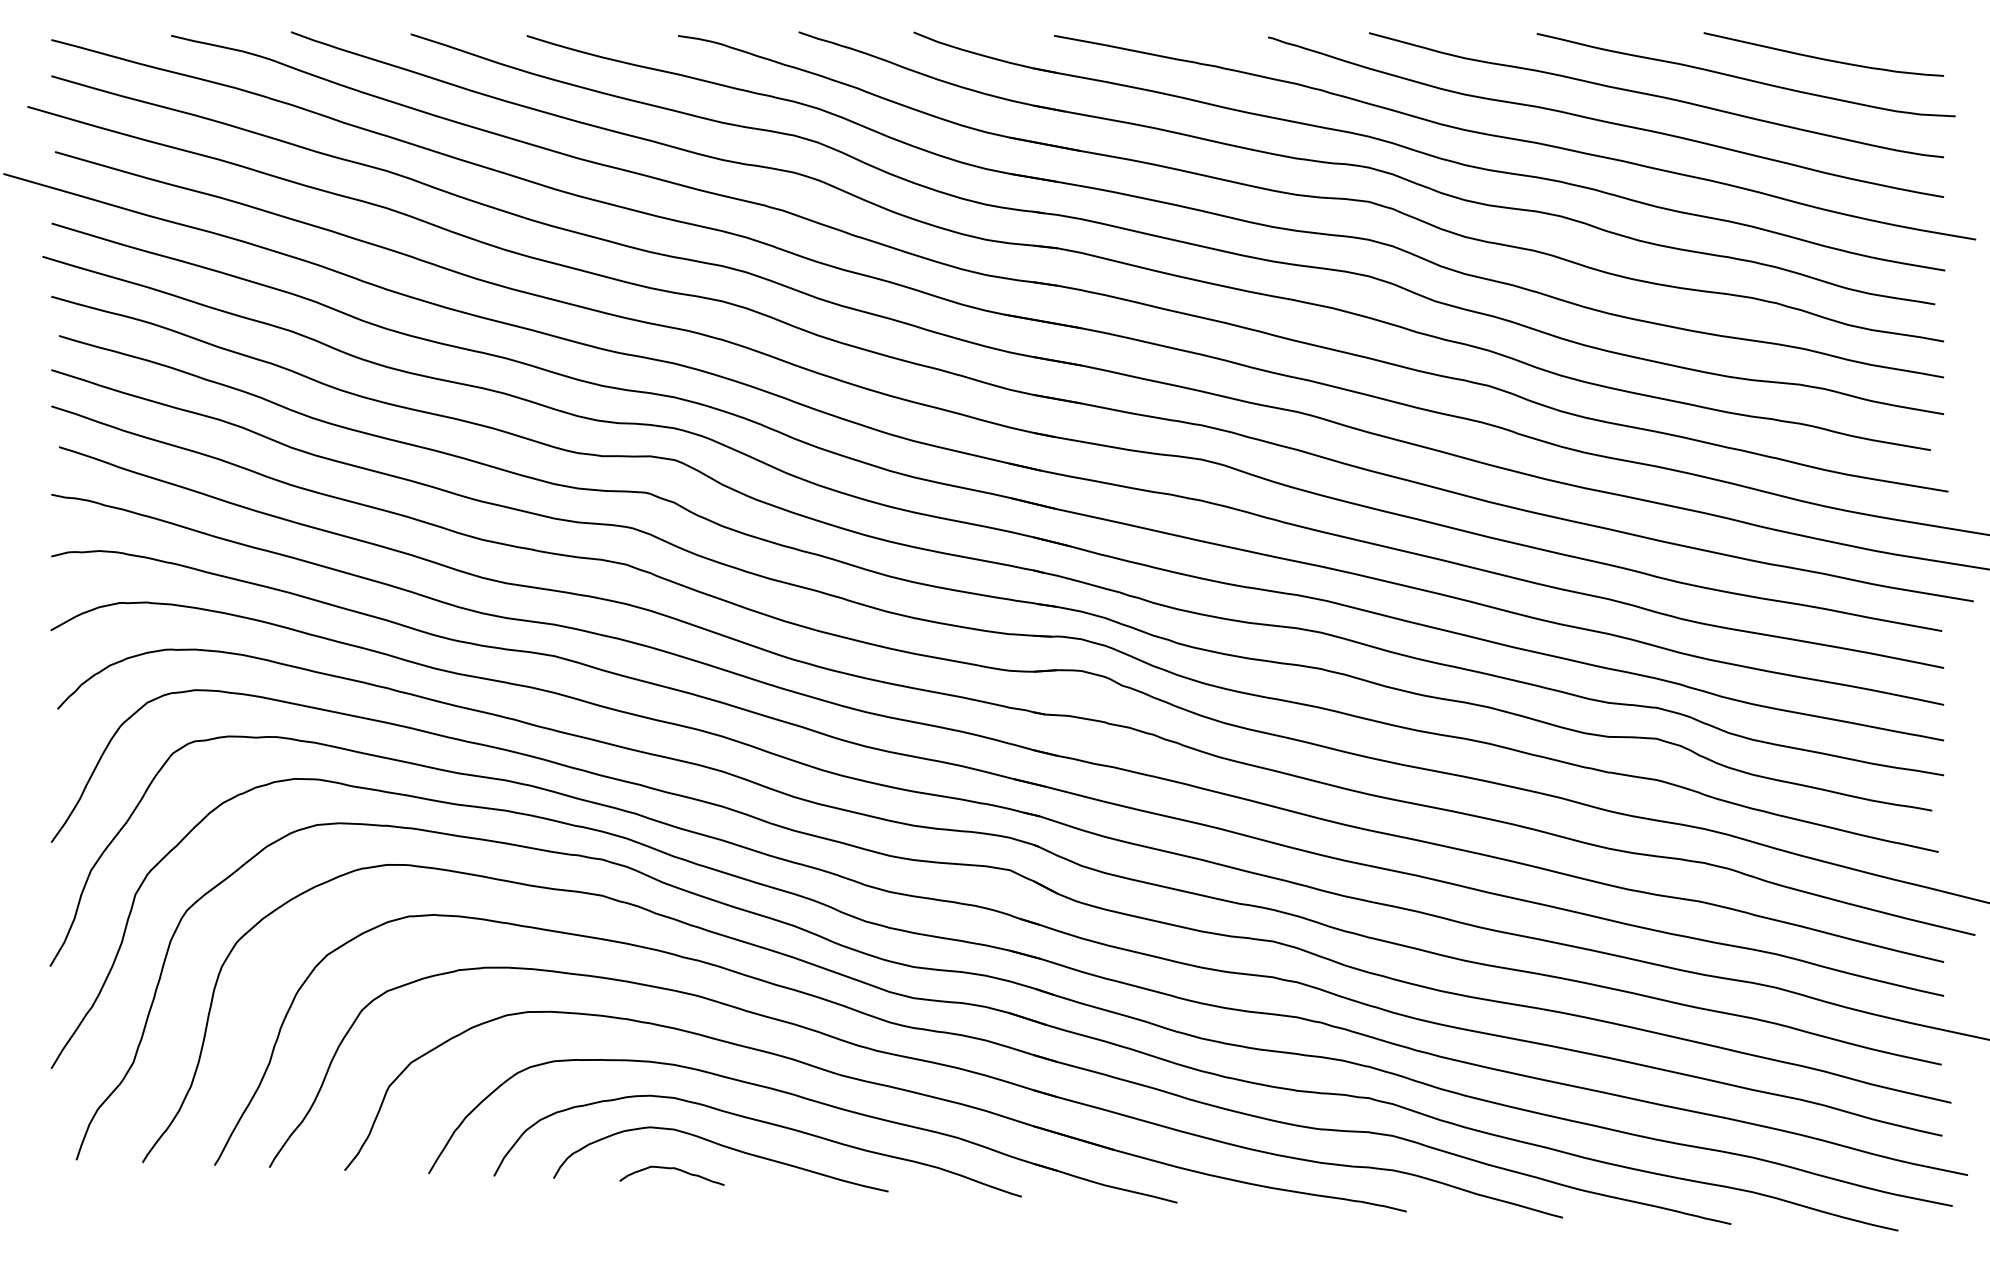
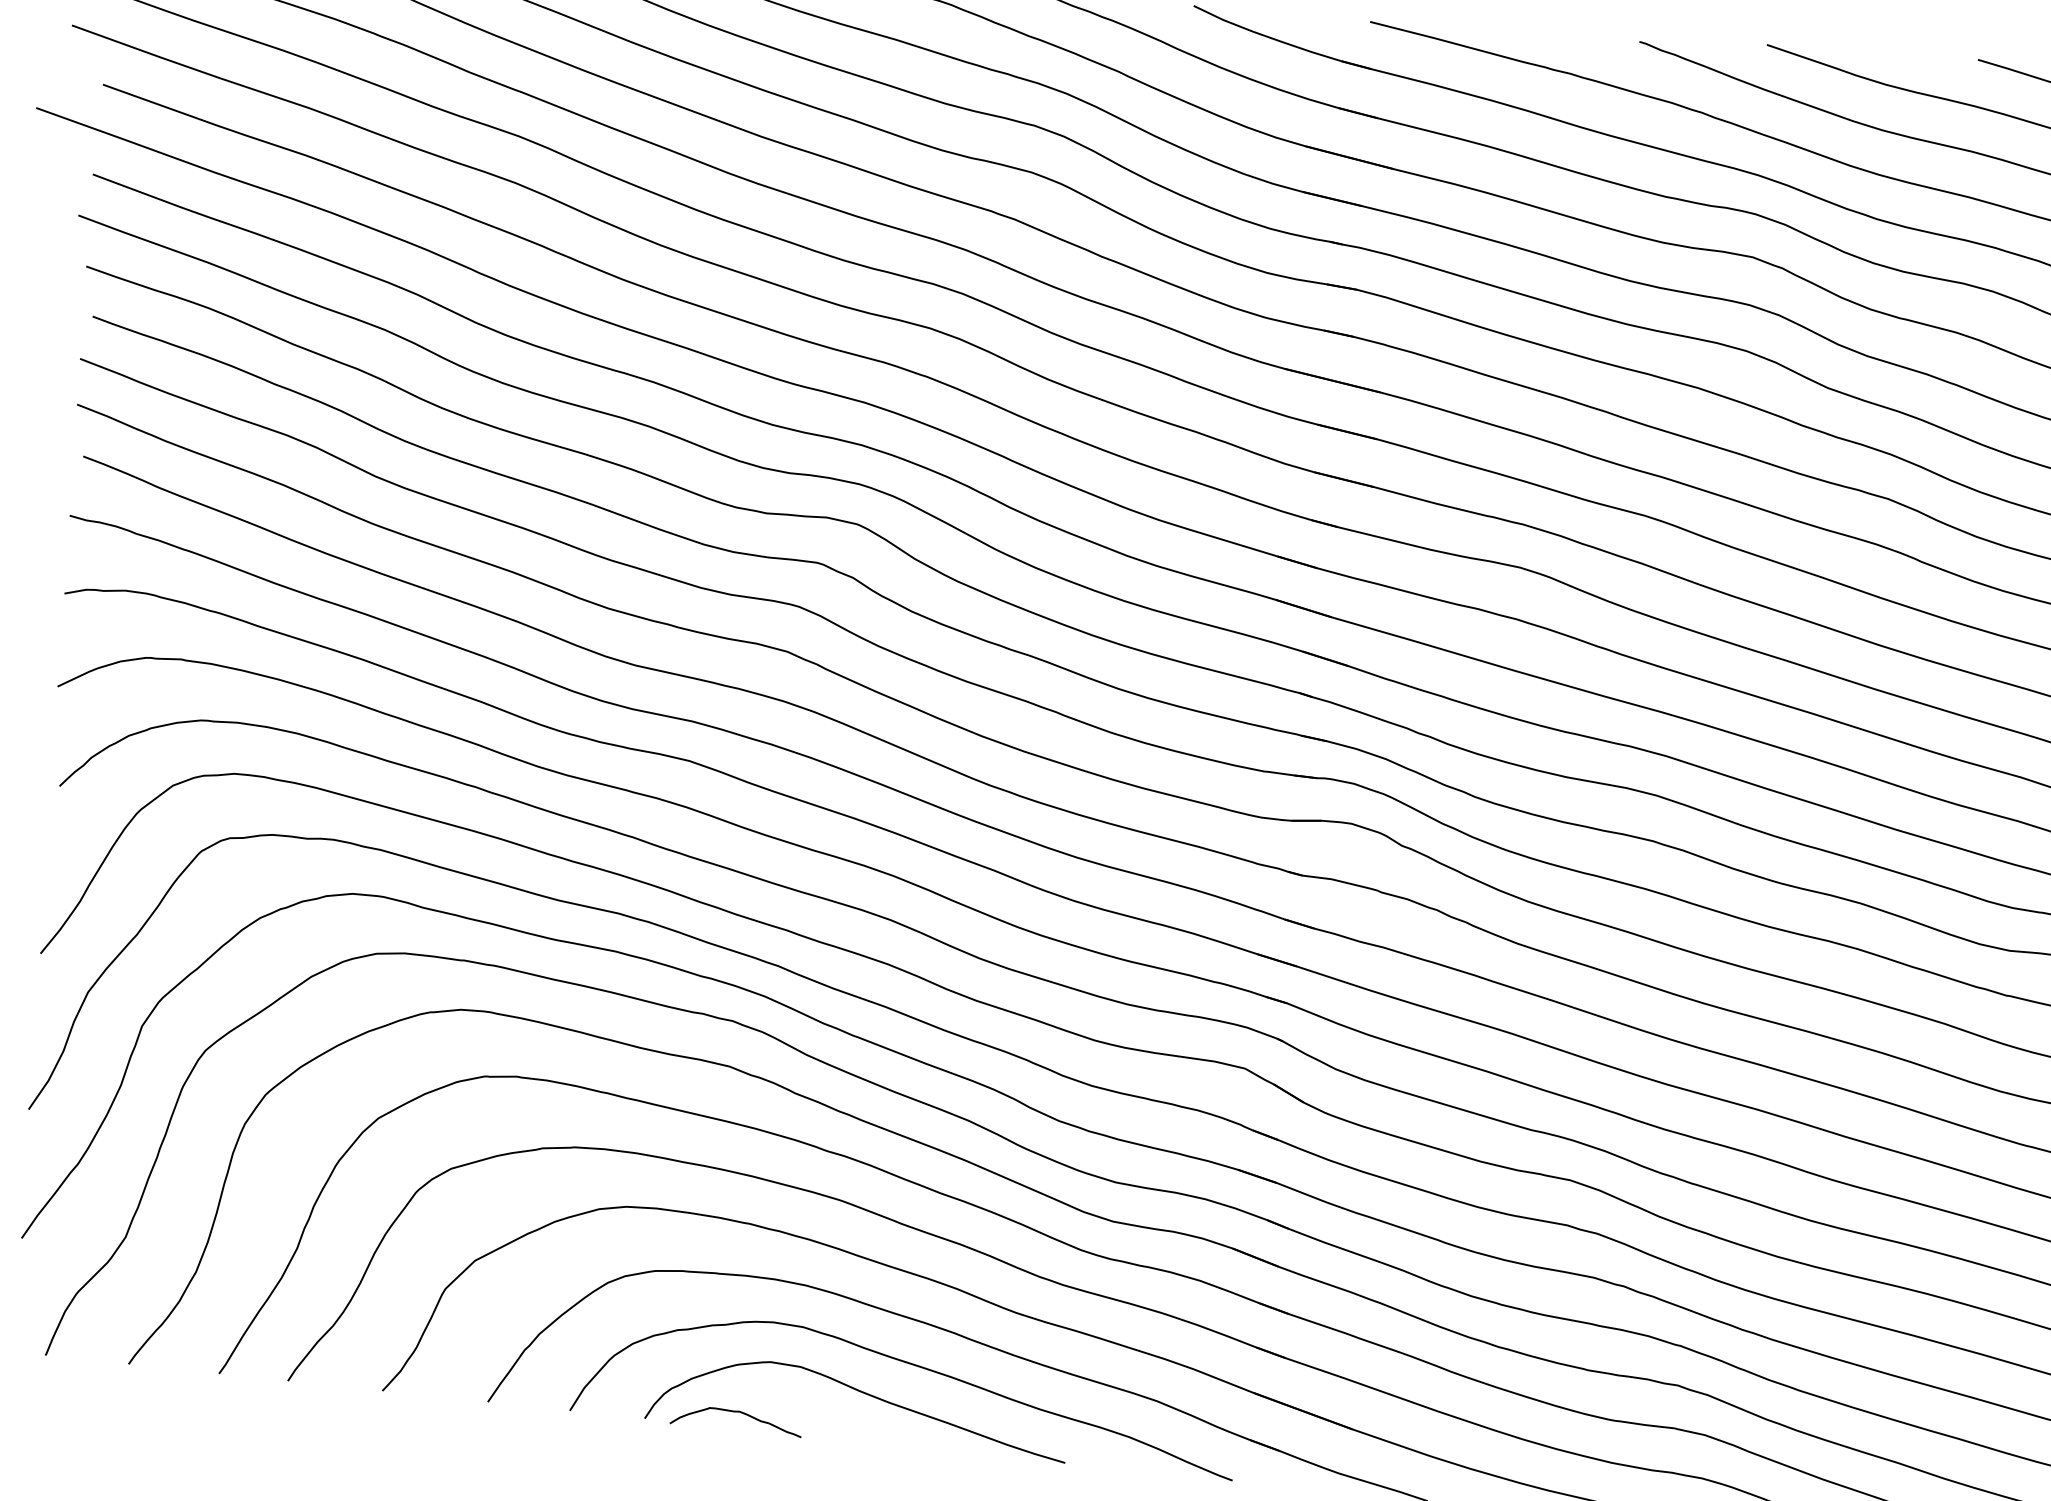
curve: (671, 1169) -> (735, 1413), moved

